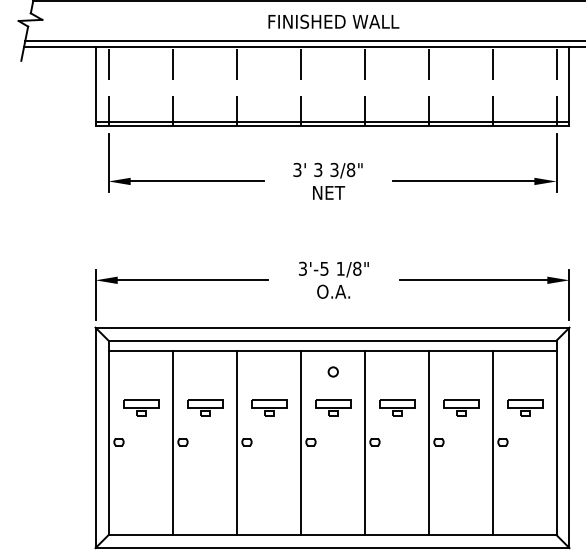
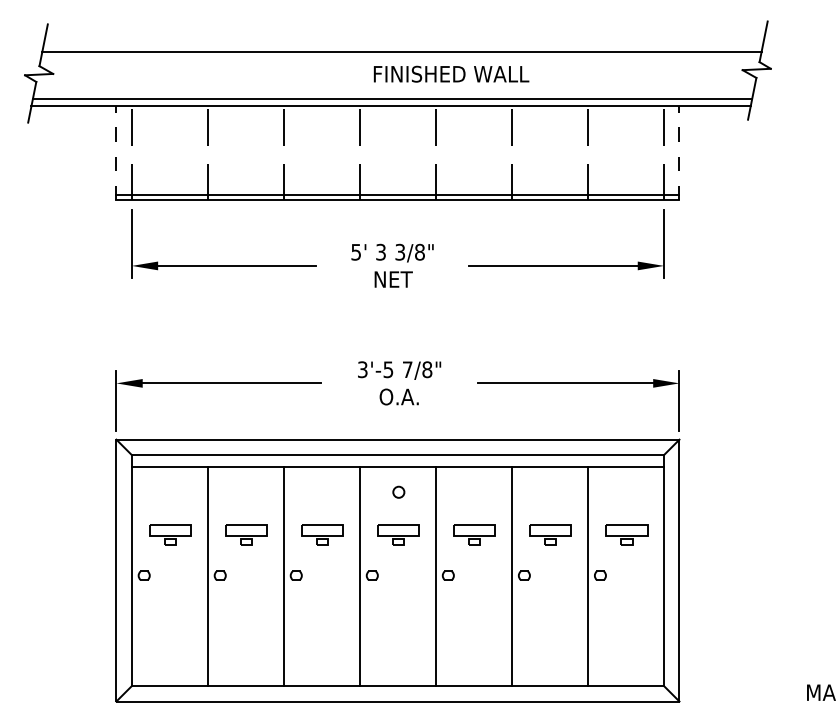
text: (333, 21) -> (451, 73), moved
line: (95, 85) -> (116, 152), solid -> dashed
line: (569, 85) -> (679, 152), solid -> dashed
text: (296, 169) -> (355, 251), 3' -> 5'
text: (340, 268) -> (407, 369), 1/8" -> 7/8"

